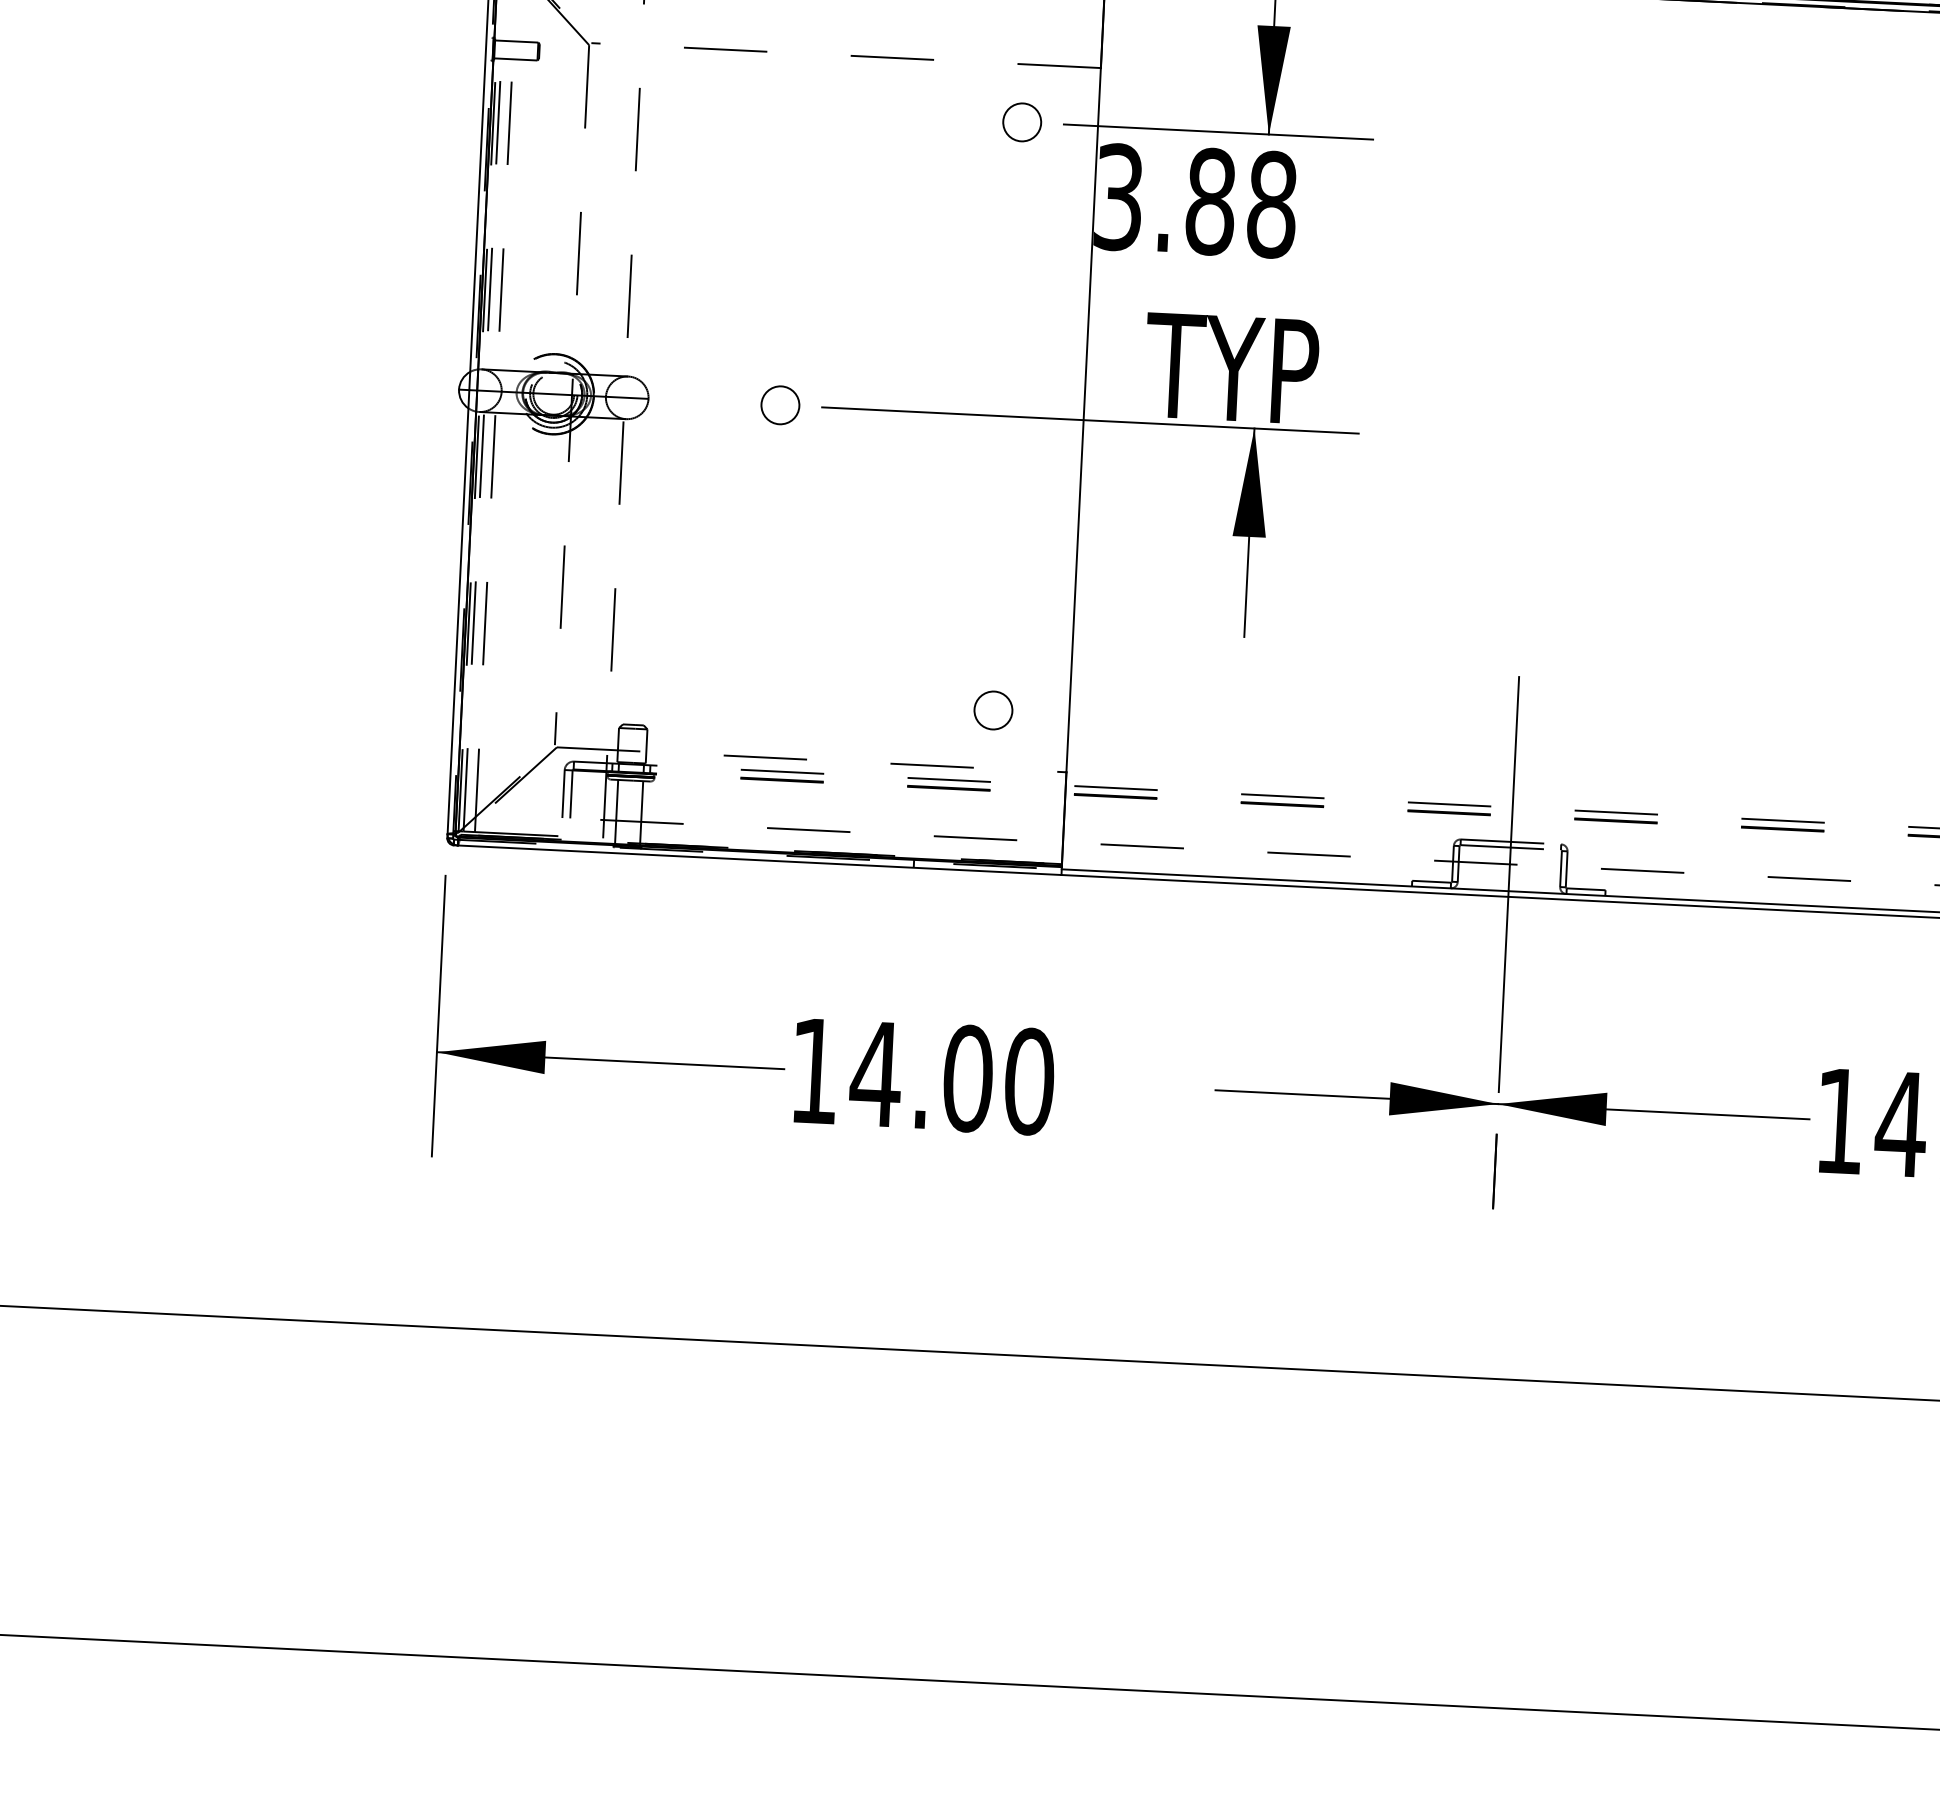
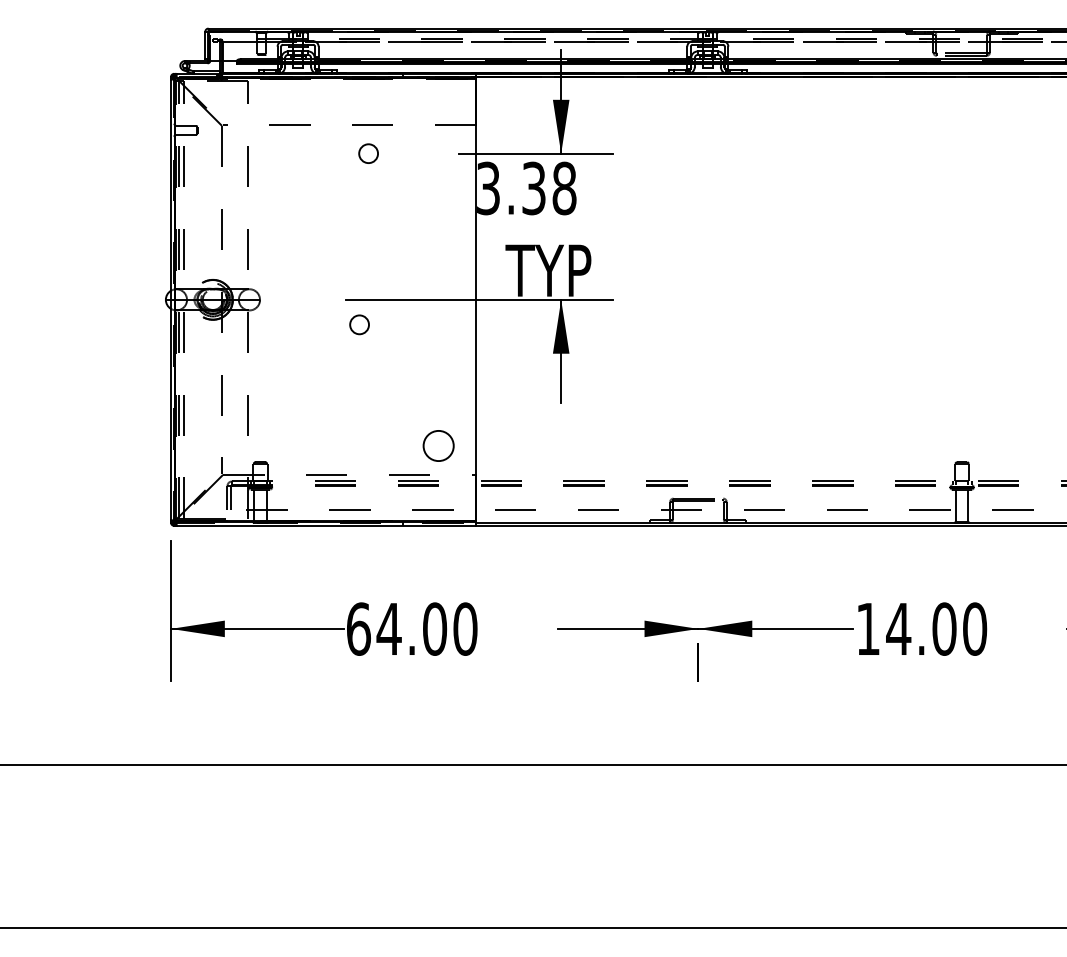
circle: (1022, 121) -> (368, 153), moved
text: (1211, 201) -> (534, 188), 3.88 -> 3.38
circle: (780, 404) -> (359, 324), moved
circle: (993, 709) -> (438, 445), size x1.6
line: (1510, 865) -> (698, 510), removed
text: (814, 1069) -> (358, 628), 14.00 -> 64.00

